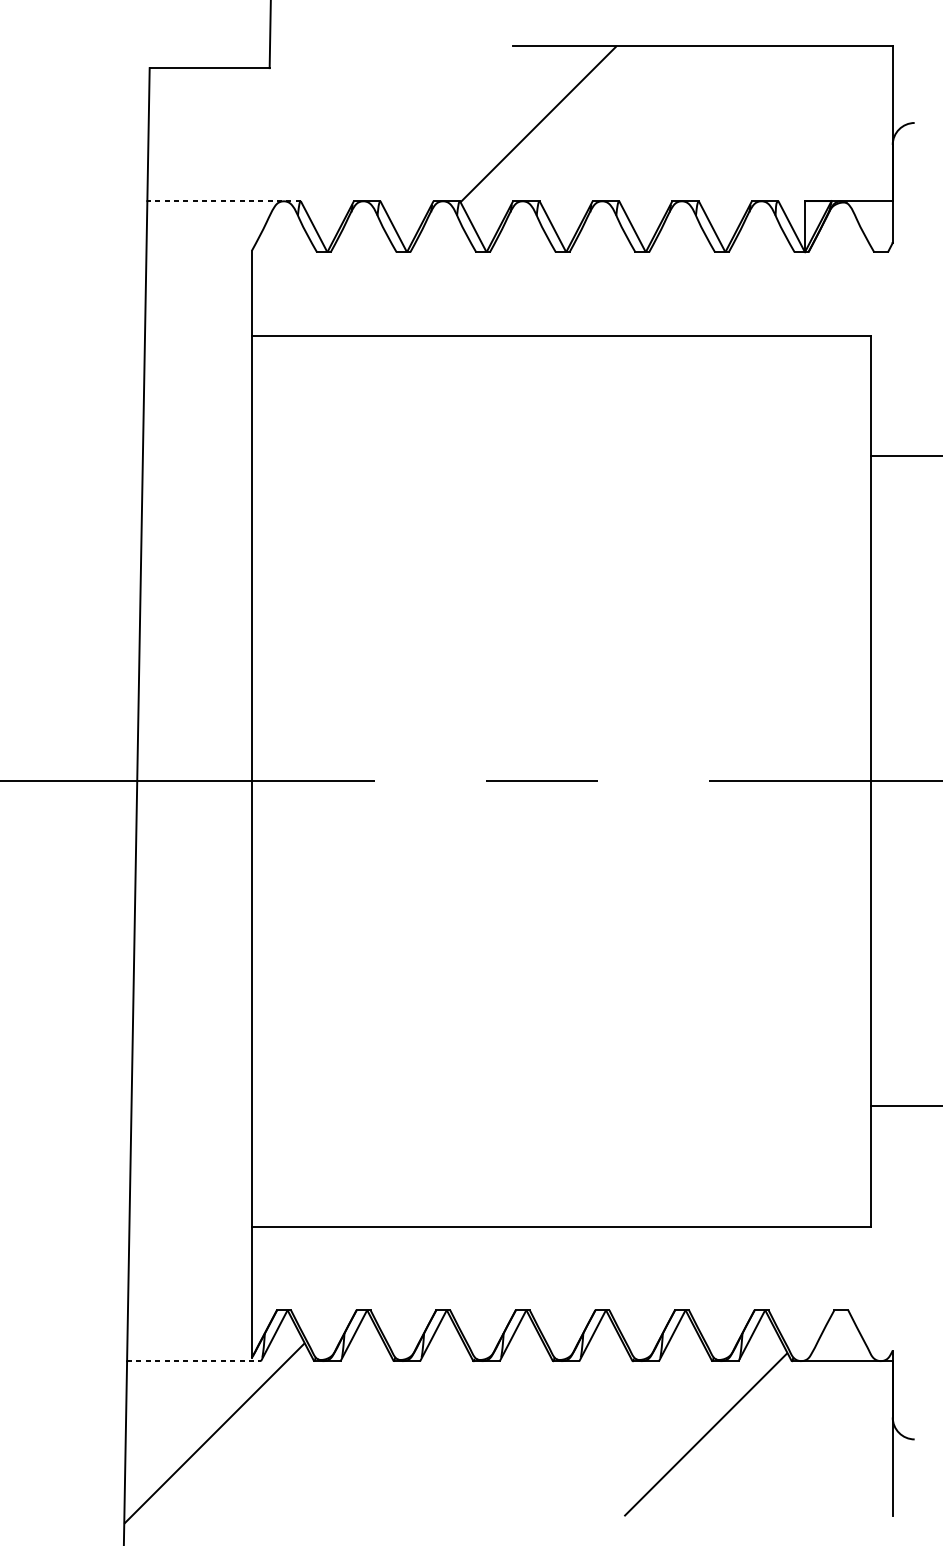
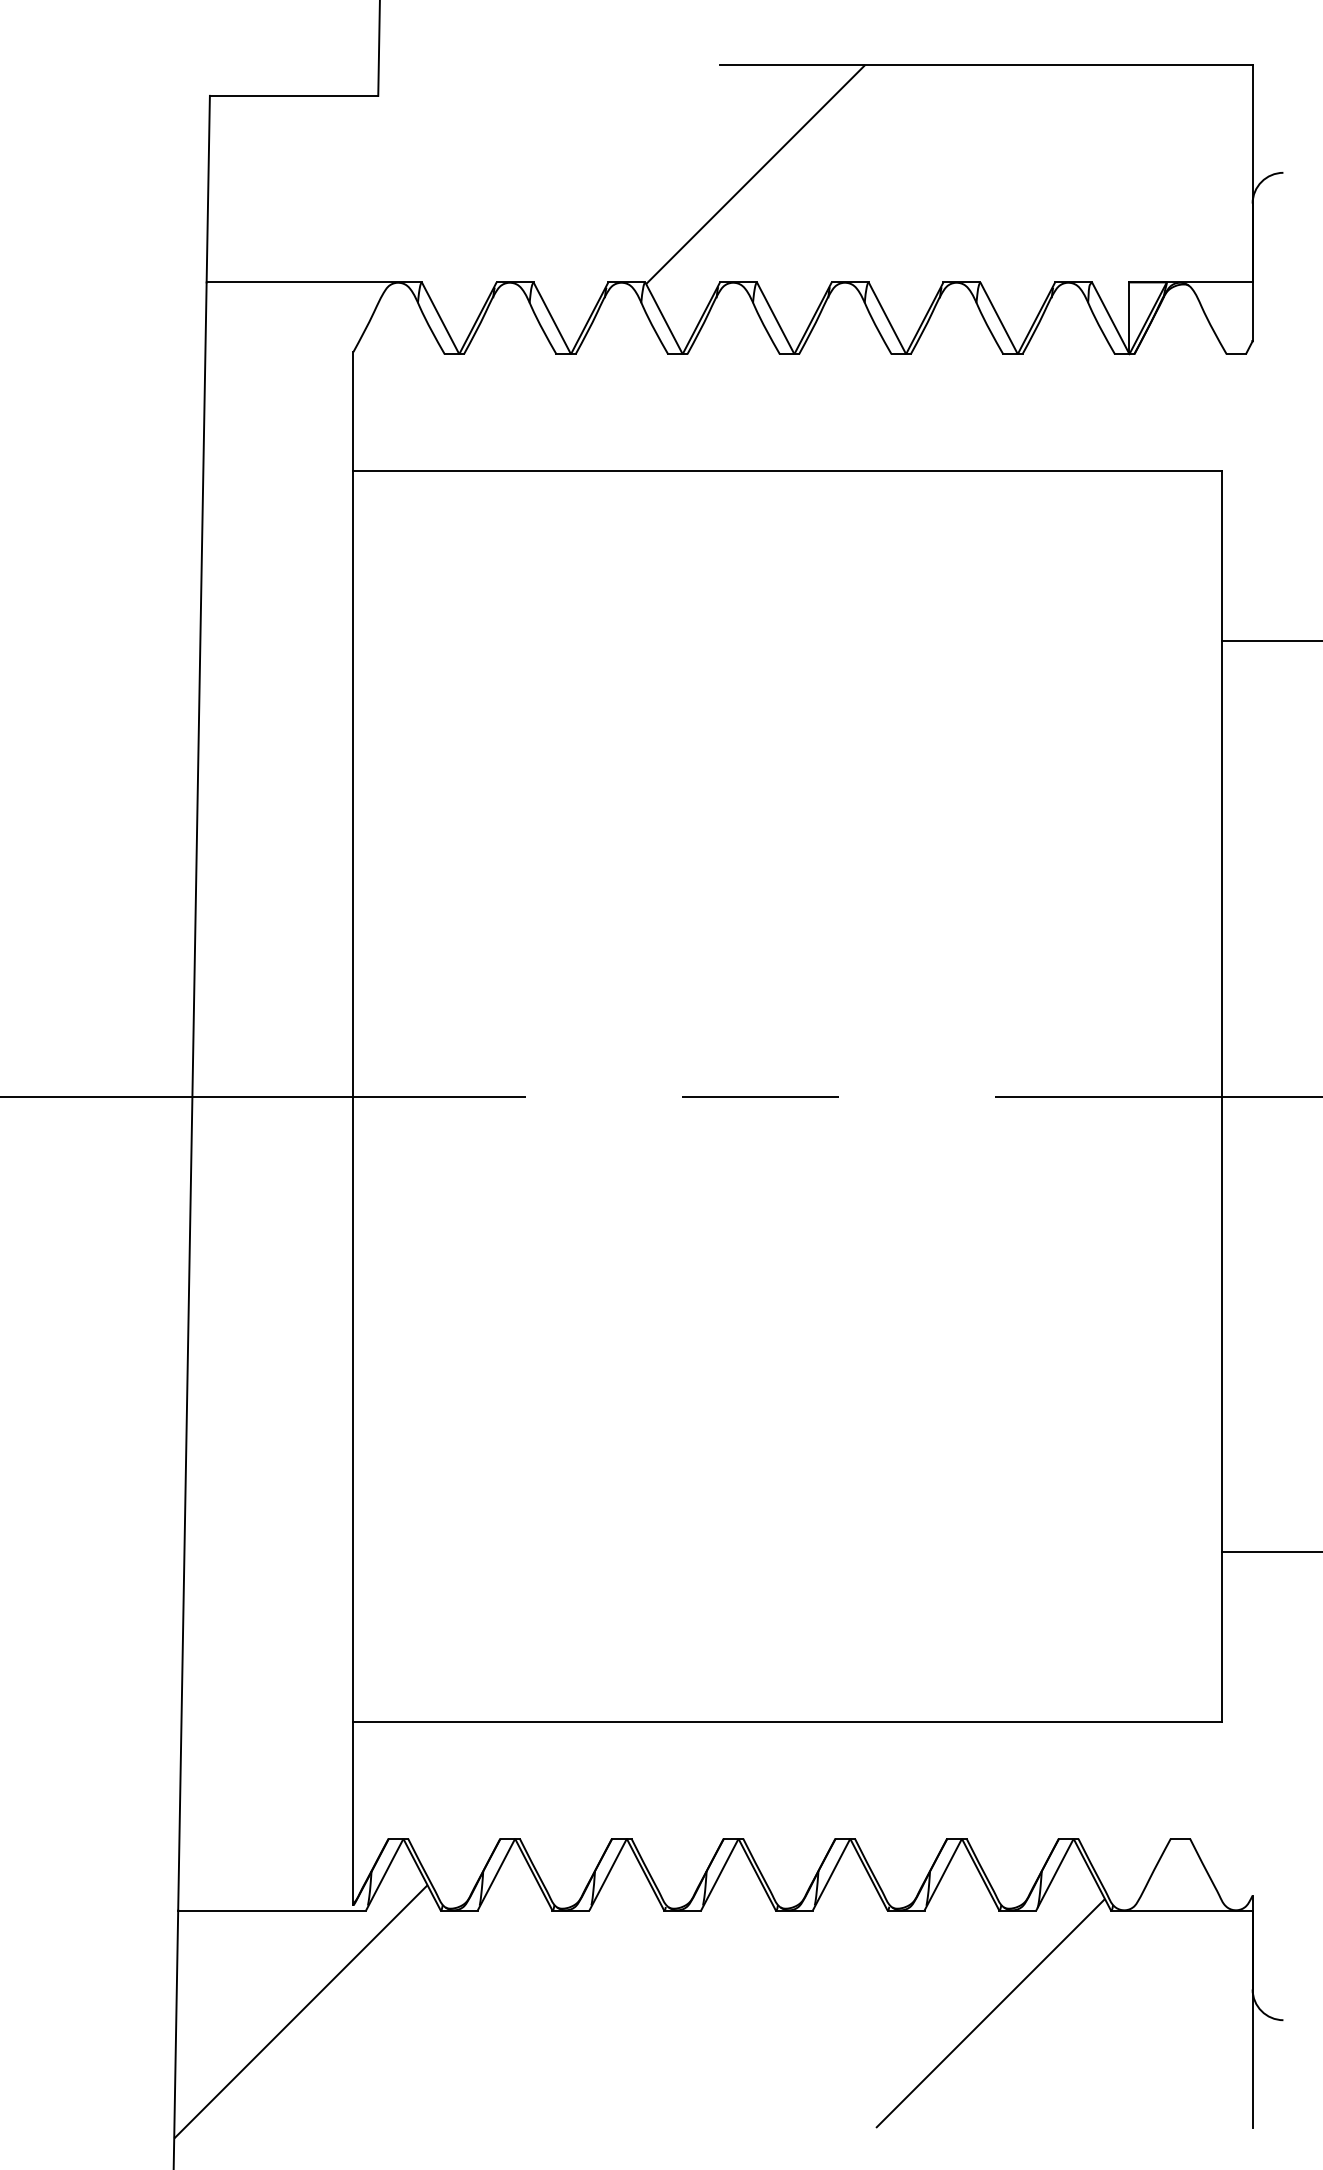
line: (224, 201) -> (314, 282), dashed -> solid
line: (194, 1361) -> (272, 1910), dashed -> solid

